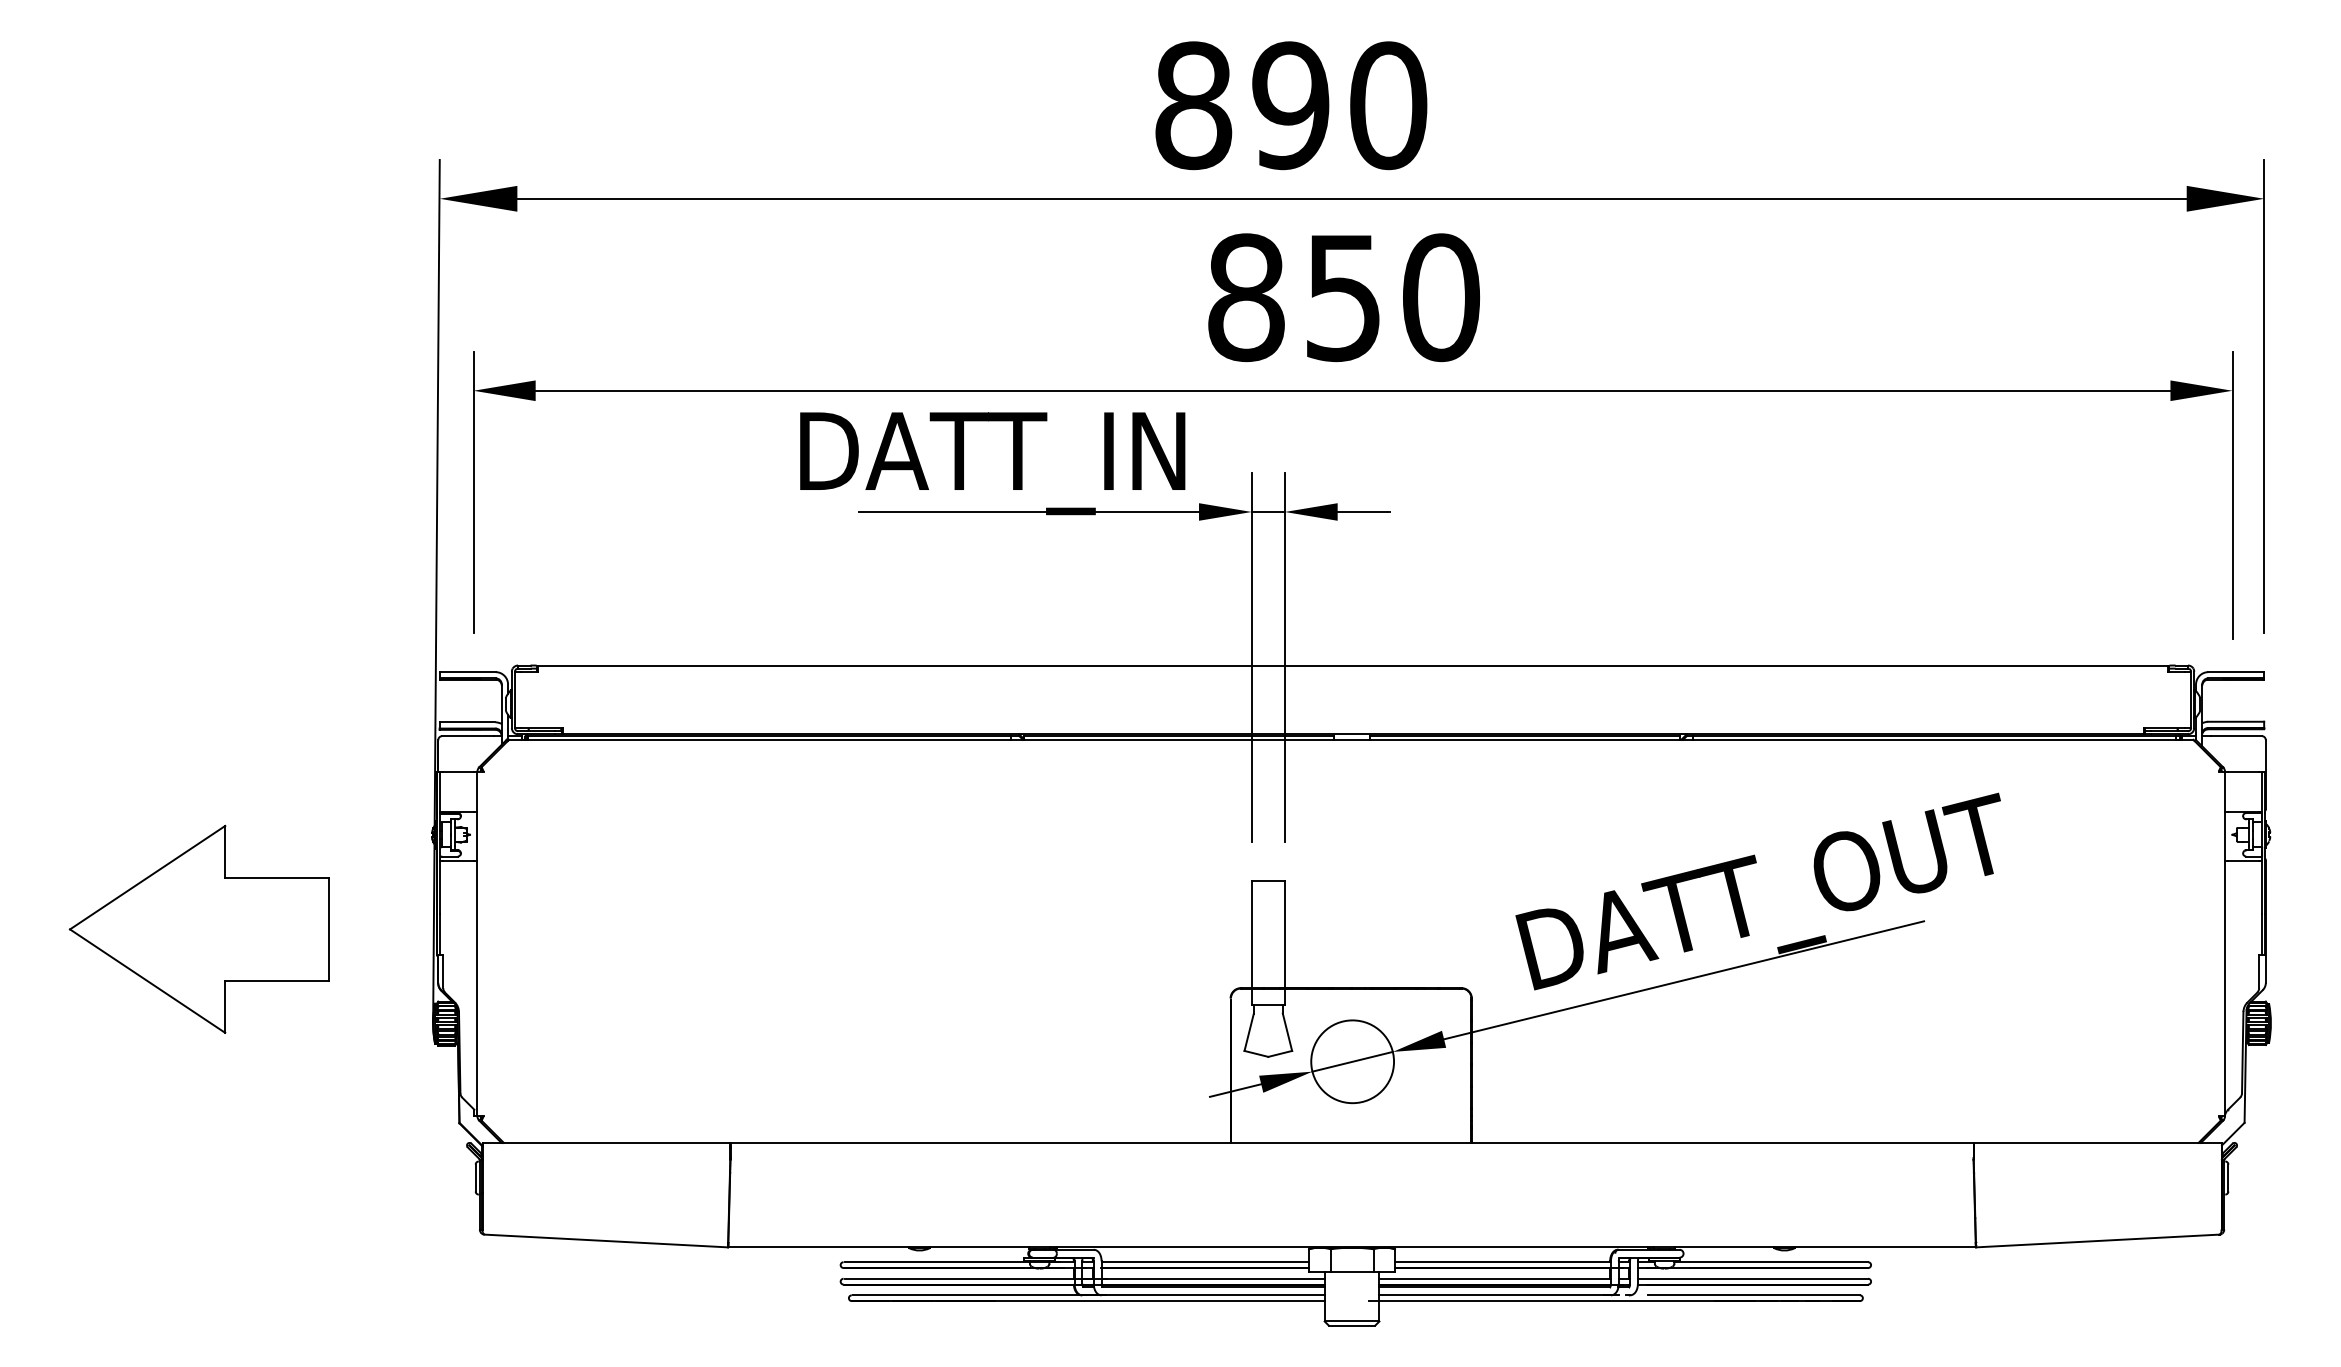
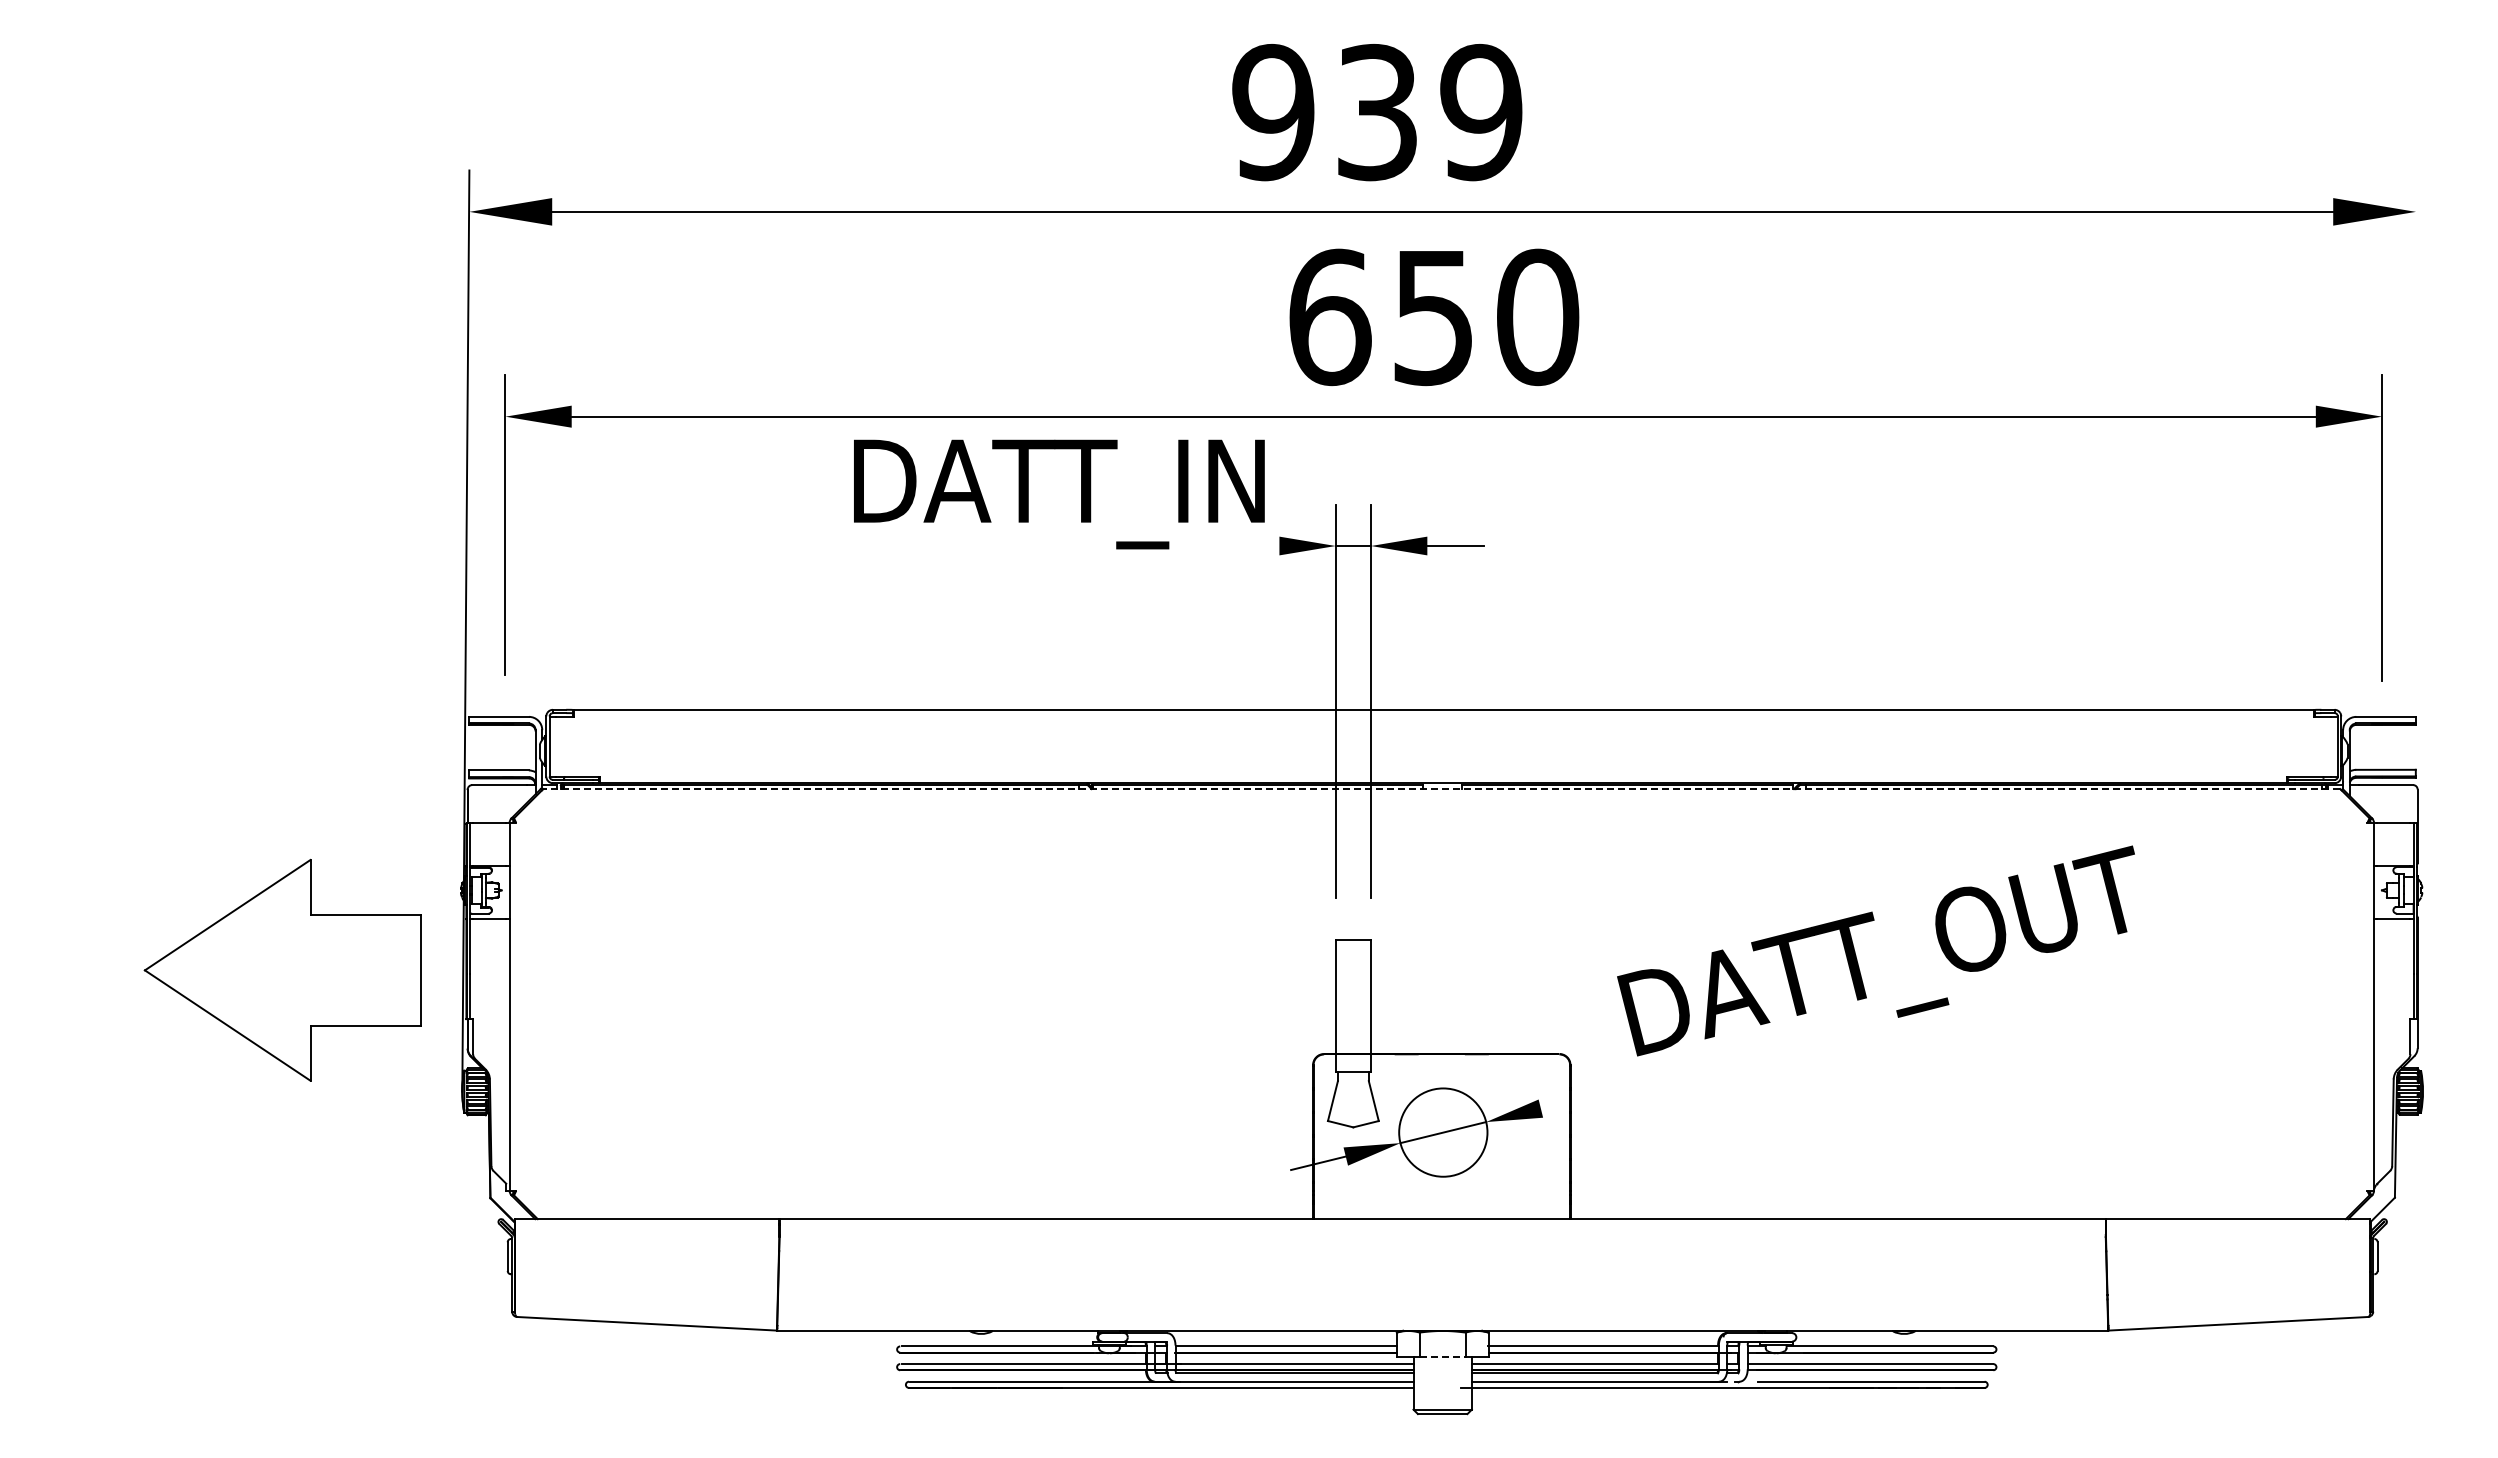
text: (1290, 105) -> (1377, 112), 890 -> 939
text: (1246, 296) -> (1330, 316), 850 -> 650
line: (2263, 396) -> (2415, 422), removed
line: (1028, 512) -> (1097, 546), removed
line: (1350, 740) -> (1441, 789), solid -> dashed
part: (198, 928) -> (282, 969), moved
line: (1683, 980) -> (1796, 1045), removed
line: (1351, 1272) -> (1442, 1357), solid -> dashed

